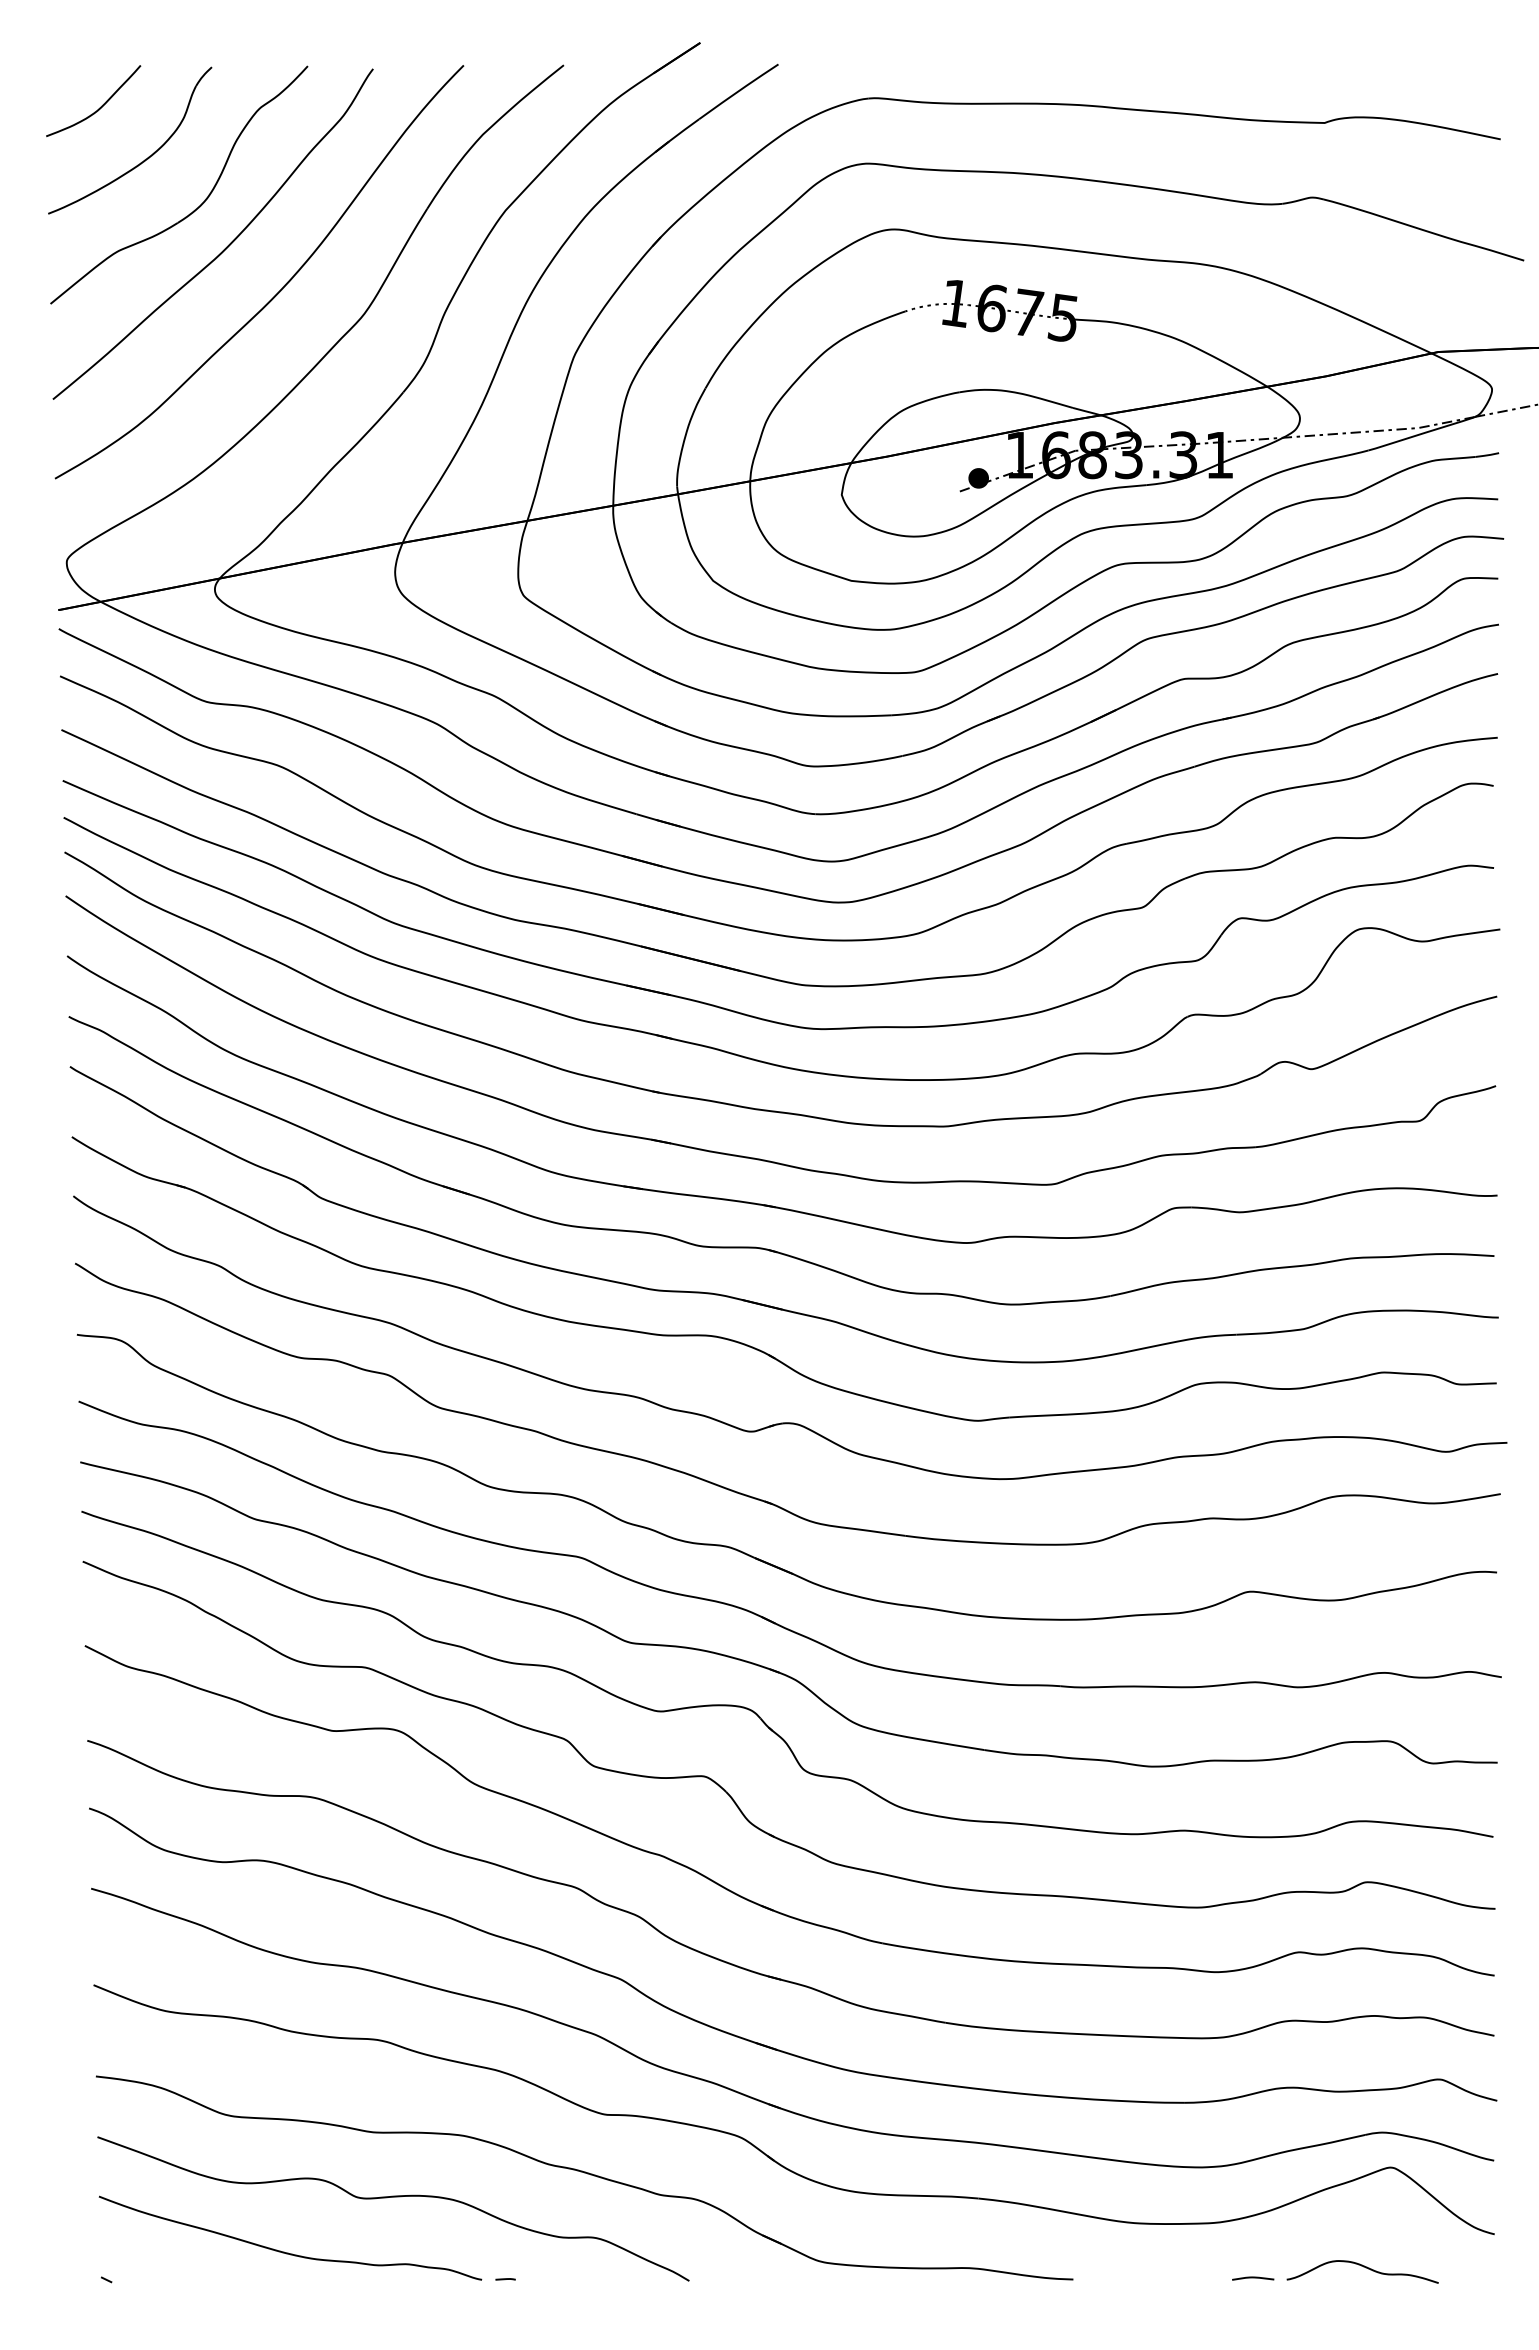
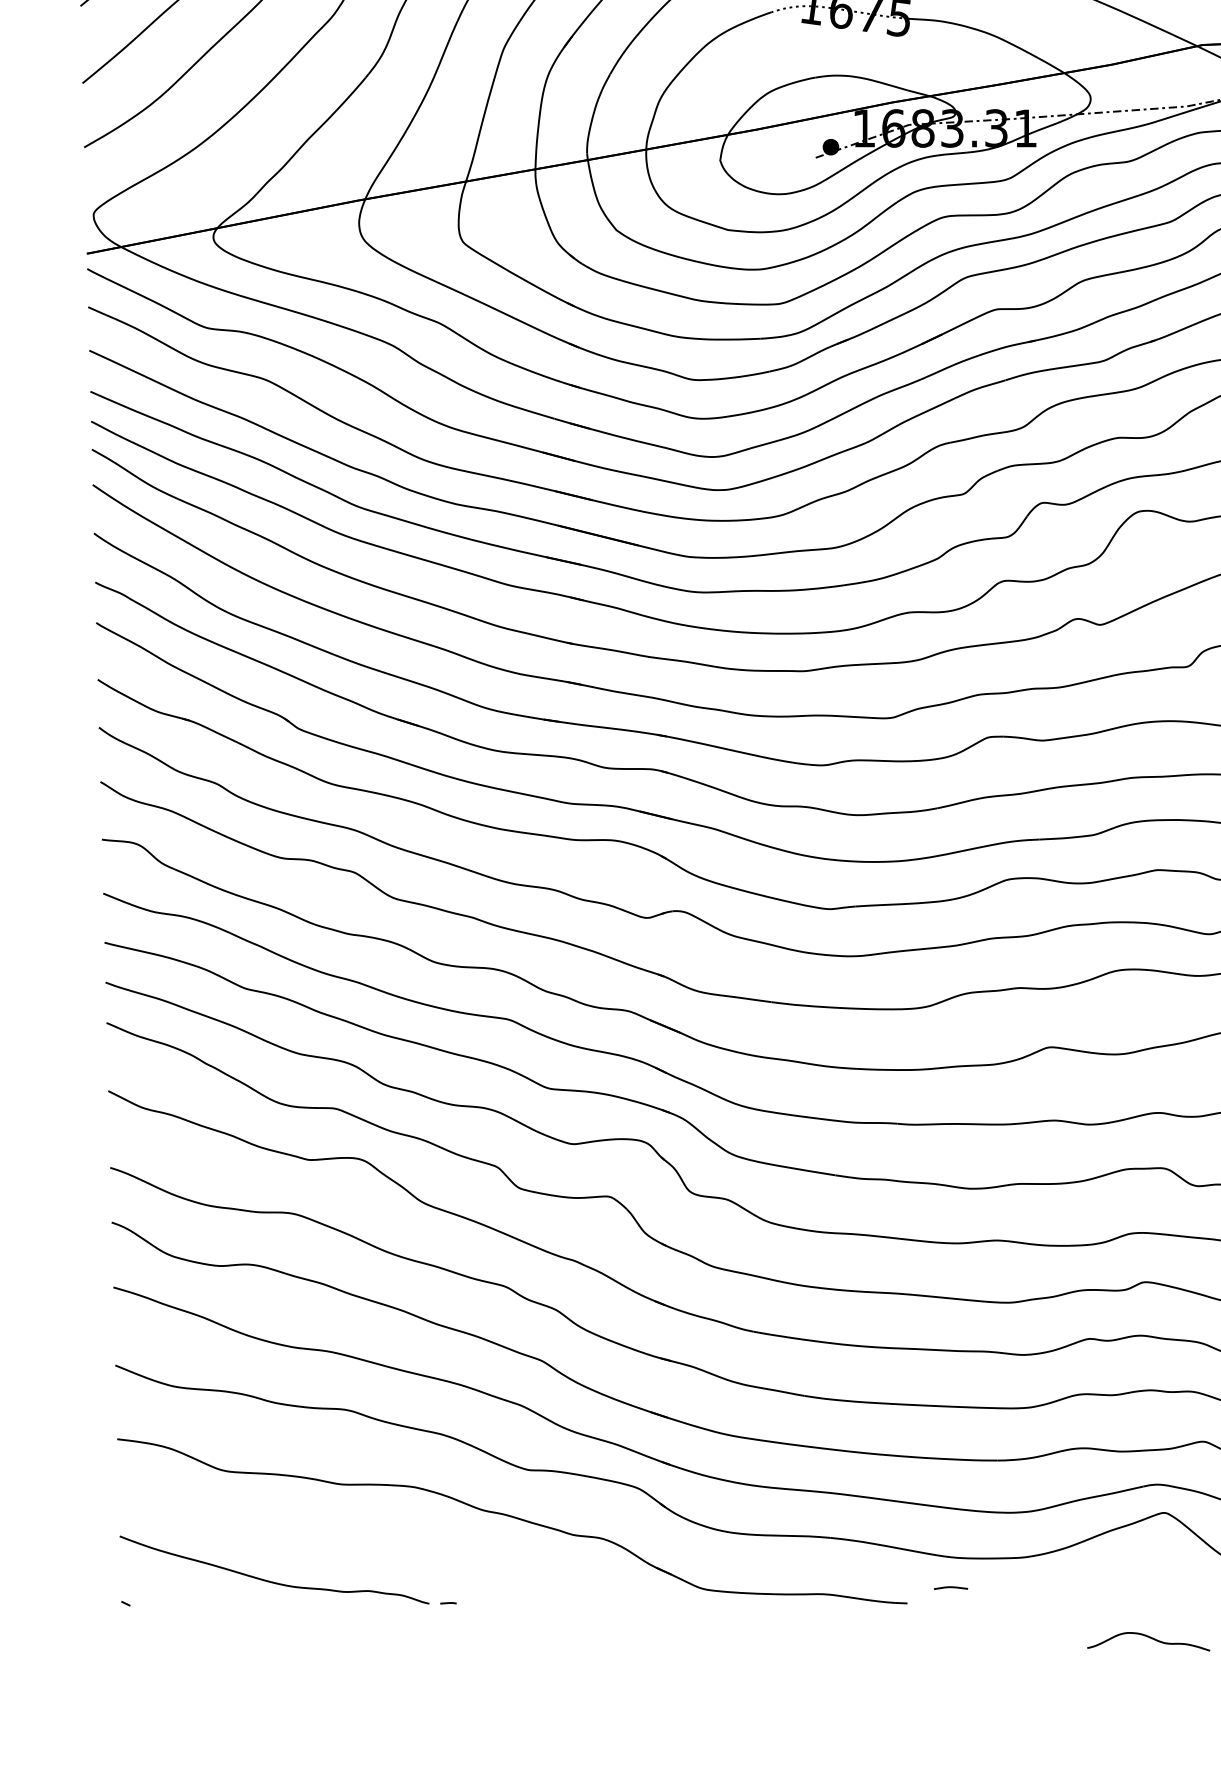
curve: (393, 2197) -> (357, 1537), removed
curve: (1363, 2267) -> (1149, 1638), moved
curve: (1253, 2278) -> (951, 1588), moved

